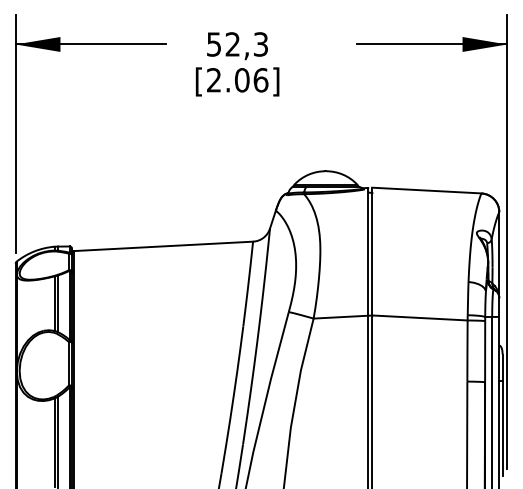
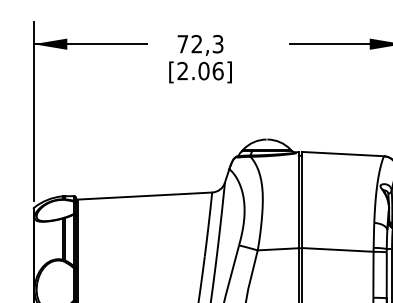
text: (213, 44) -> (182, 44), 52,3 -> 72,3

